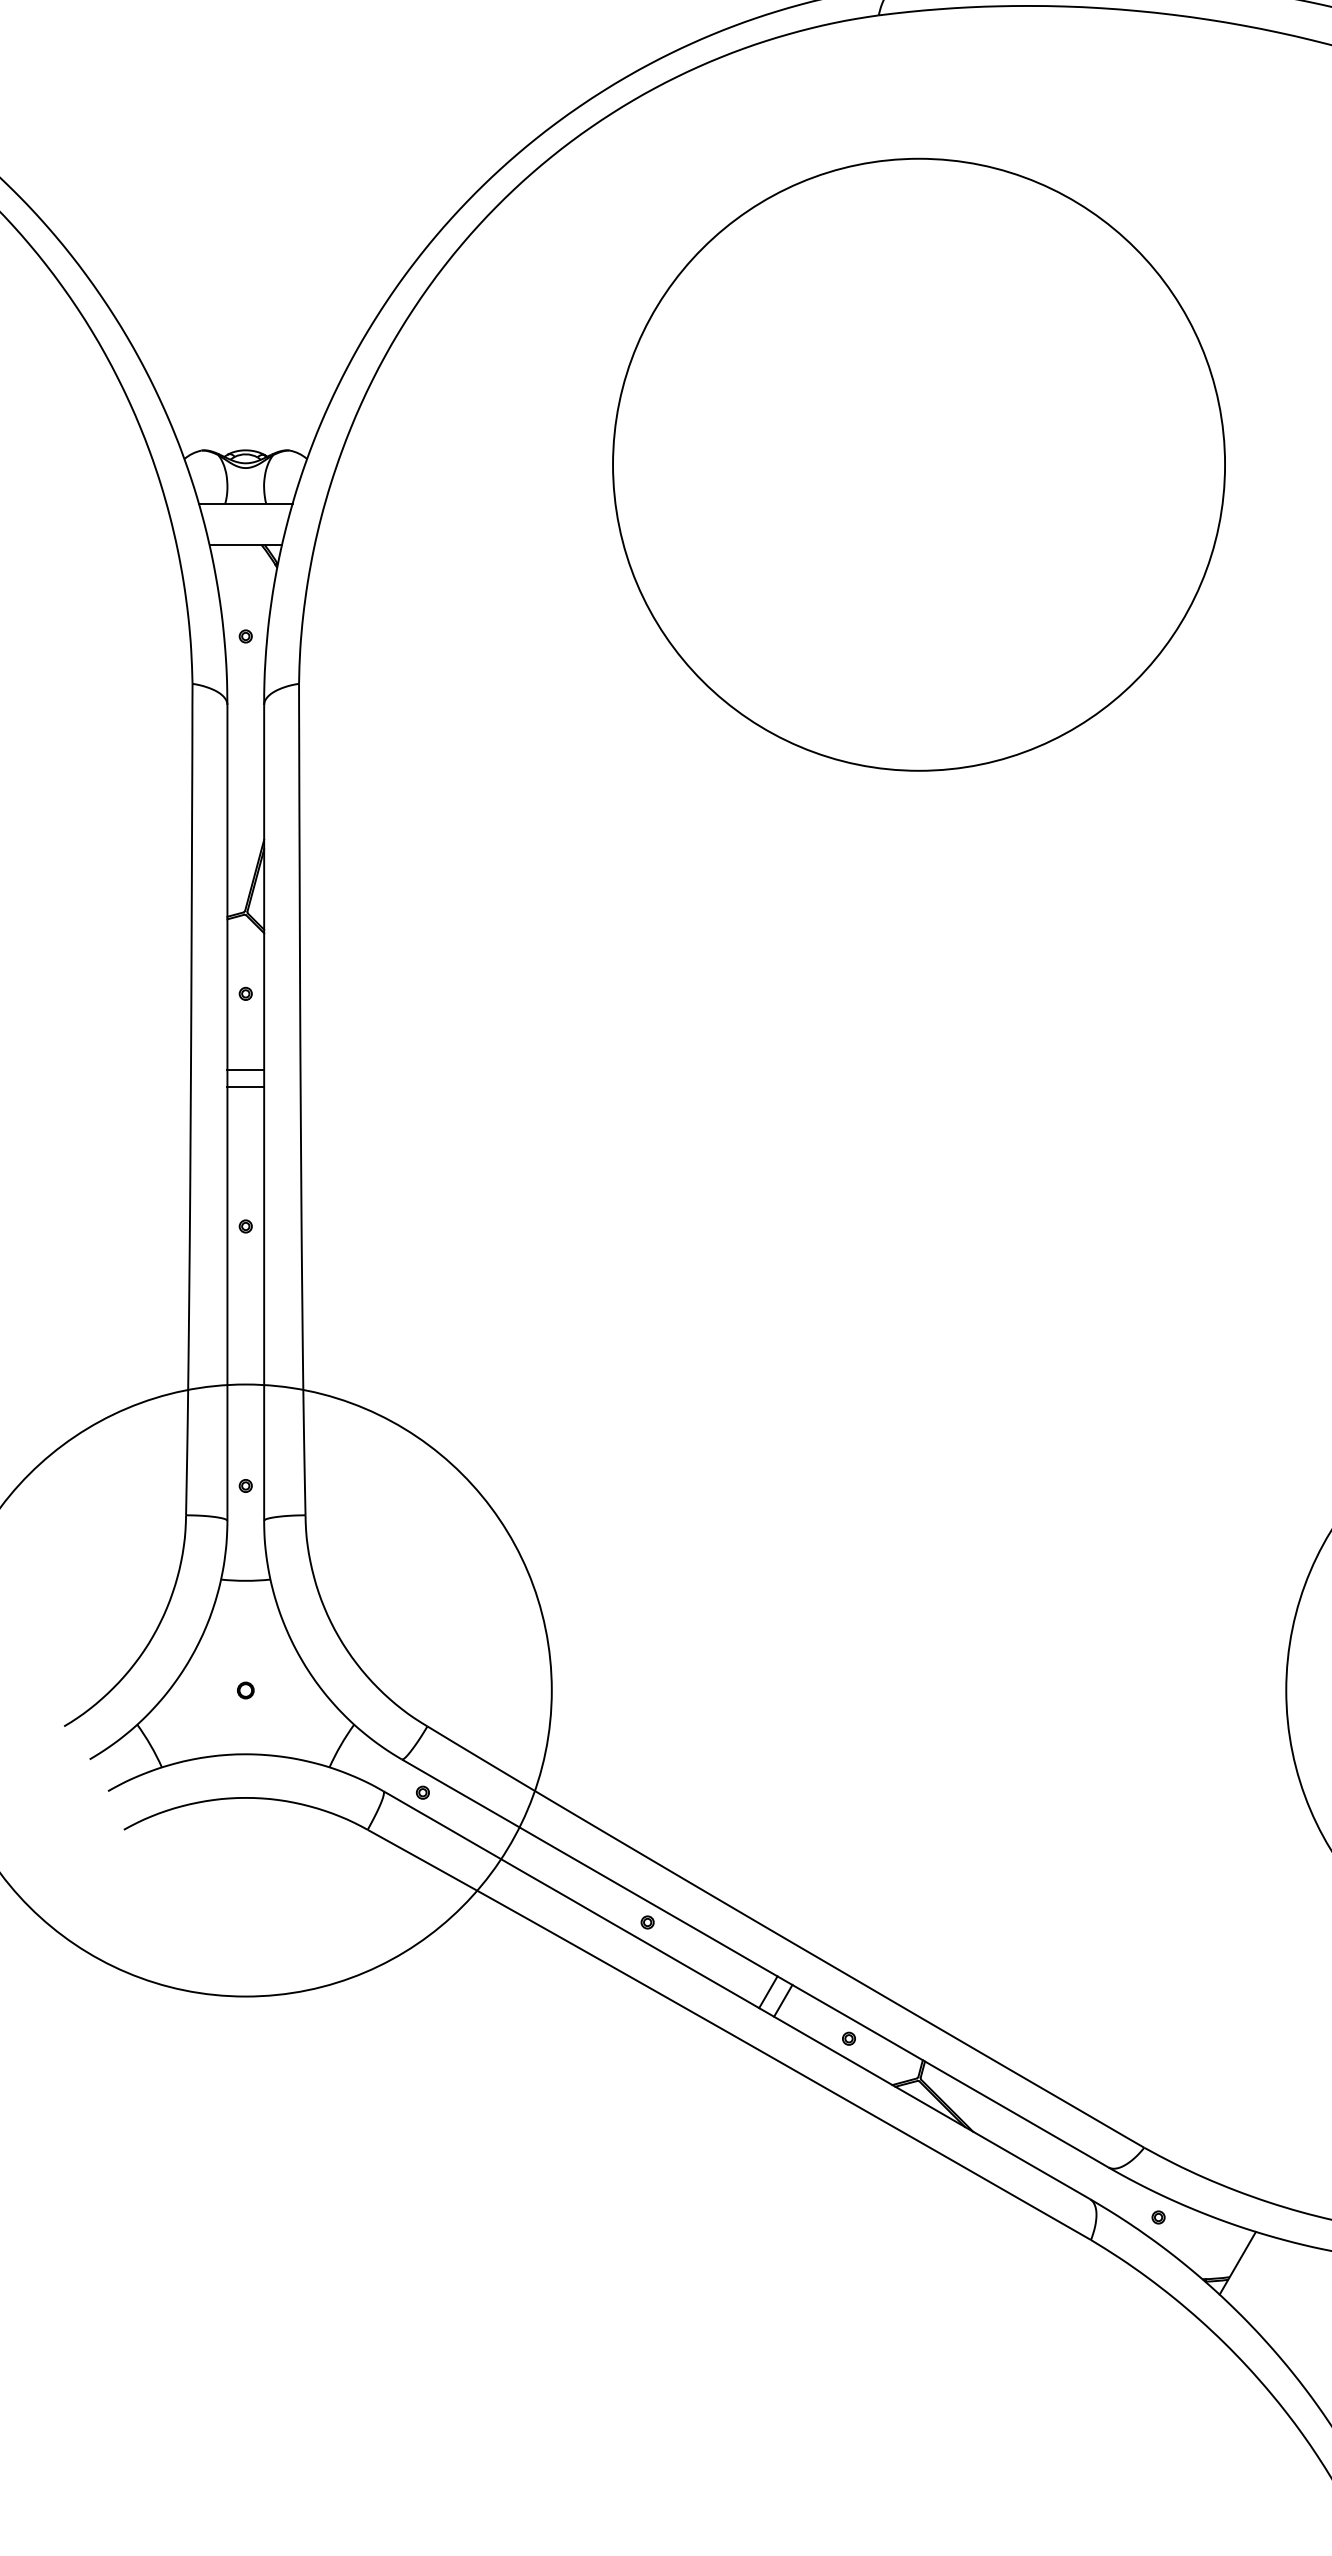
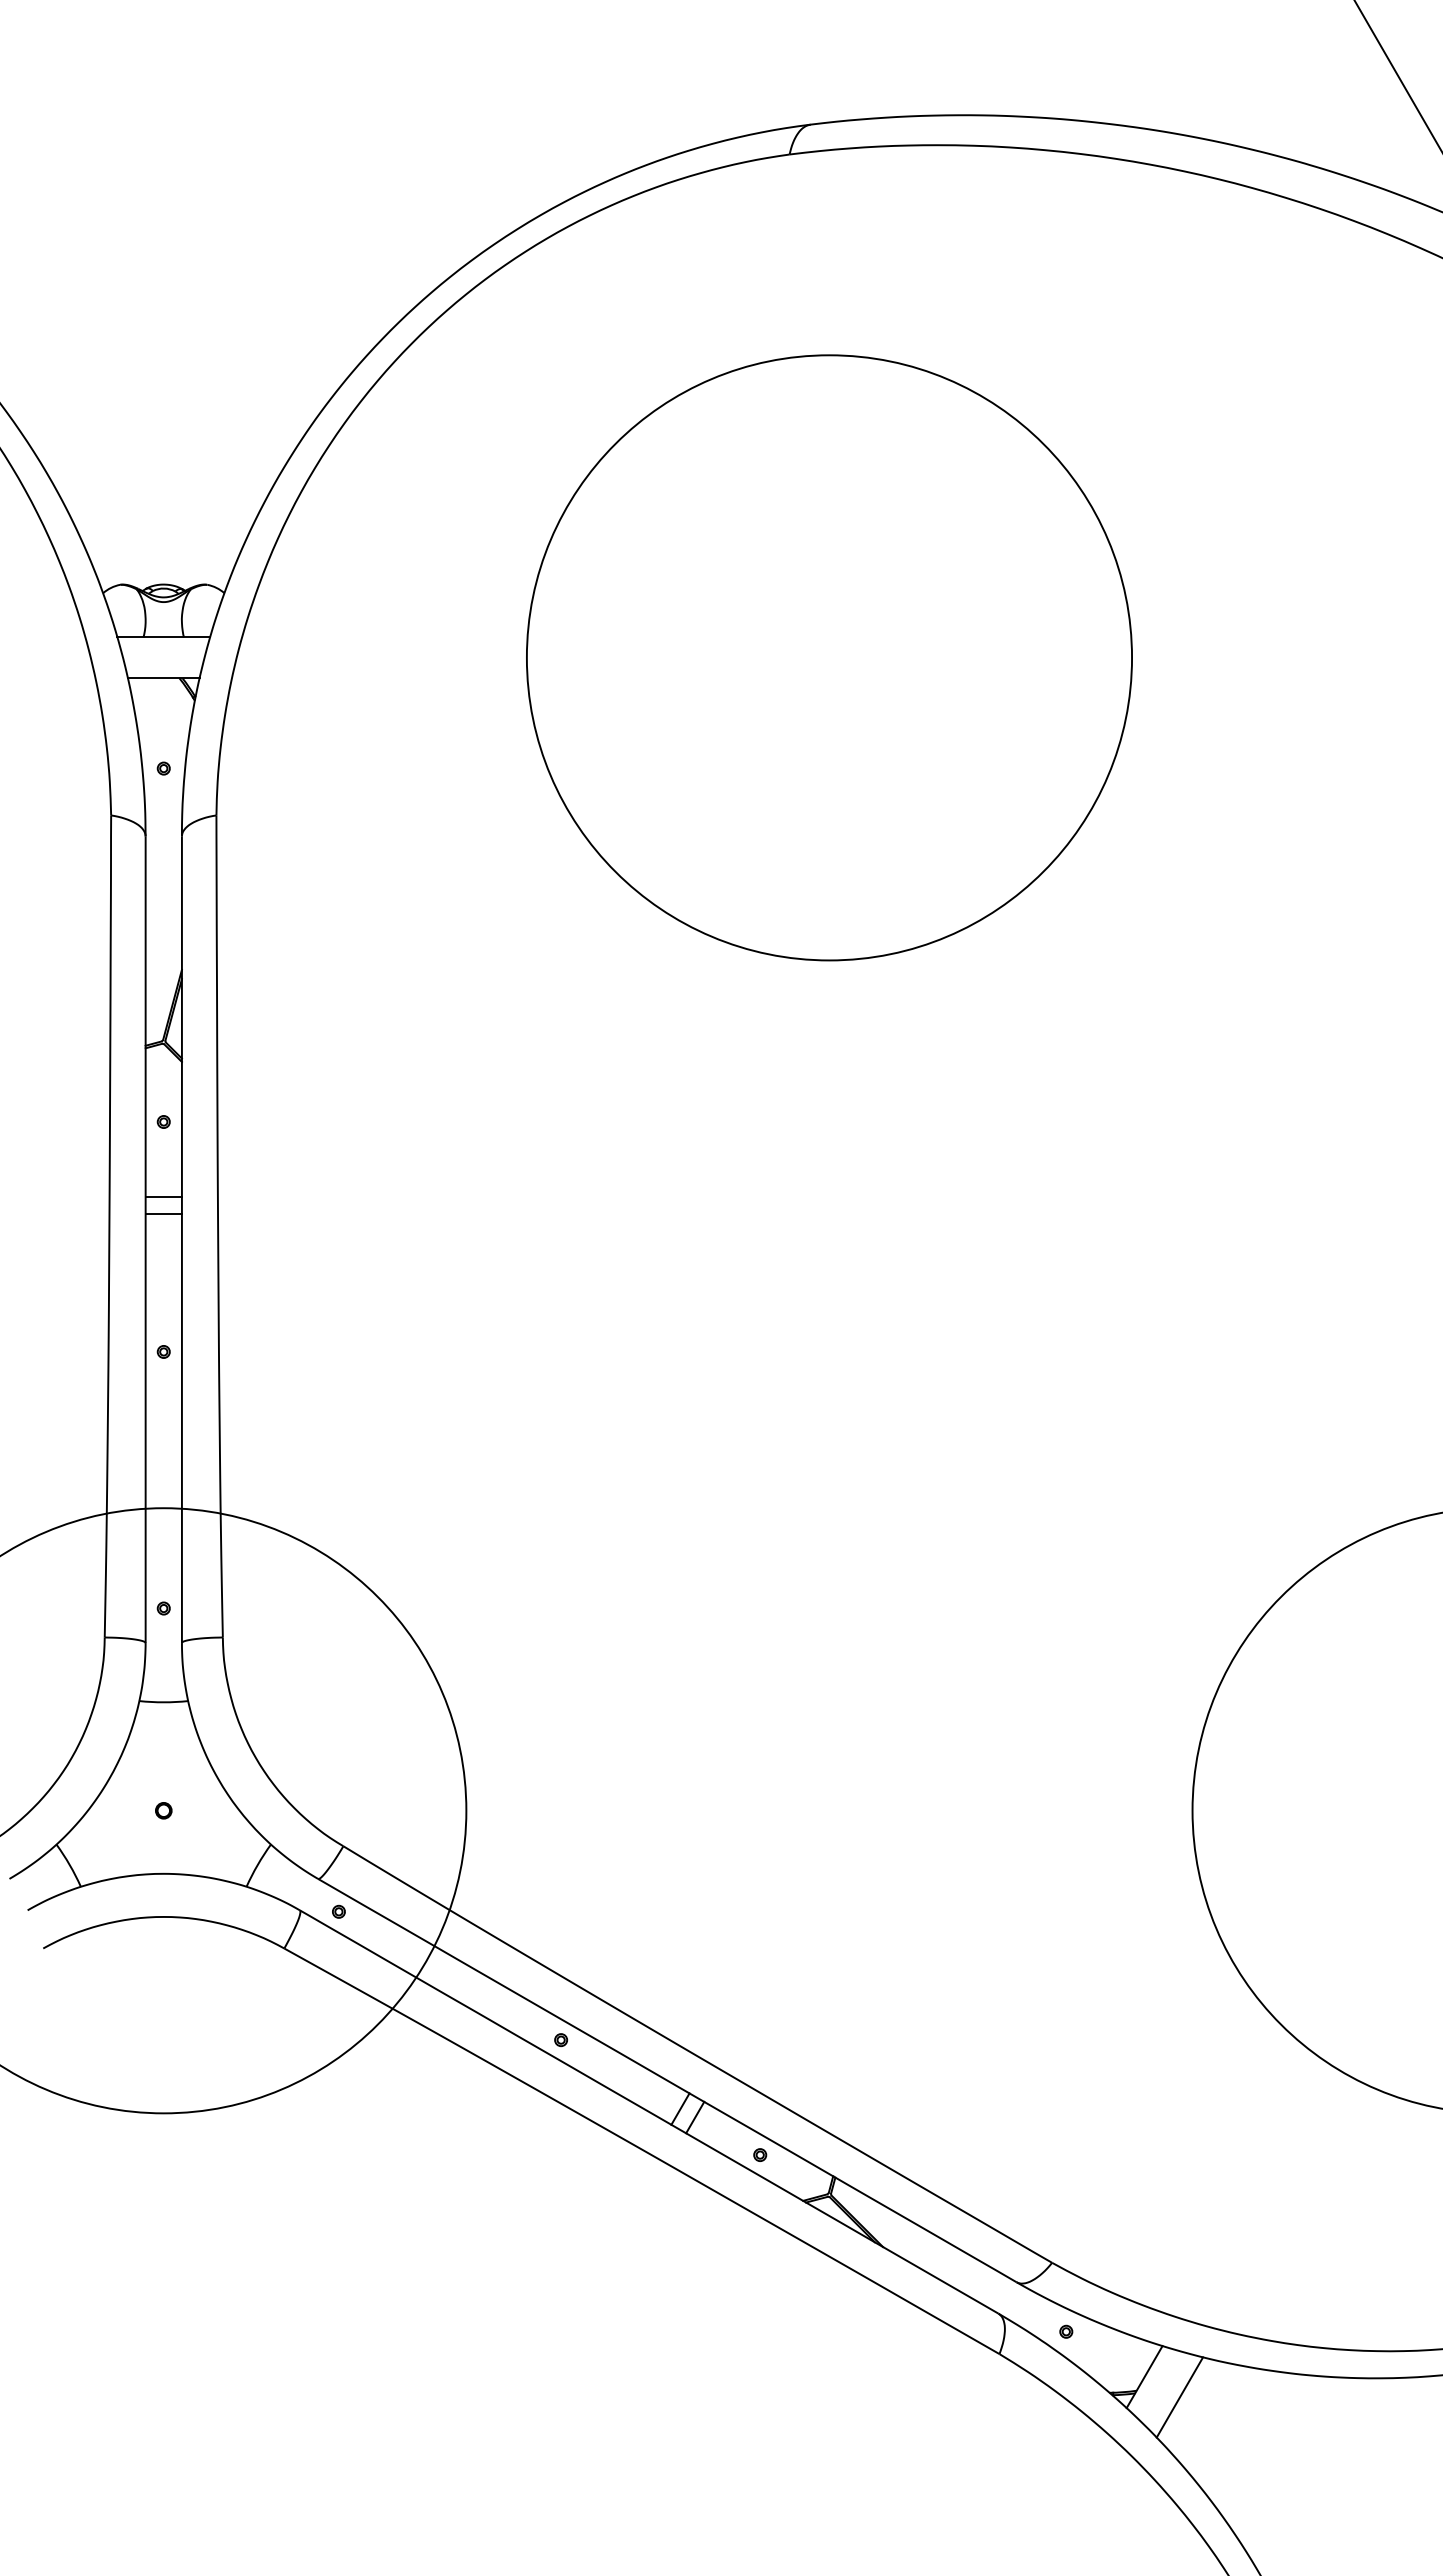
circle: (919, 464) -> (829, 657), moved
line: (1273, 2283) -> (1179, 2397), added

